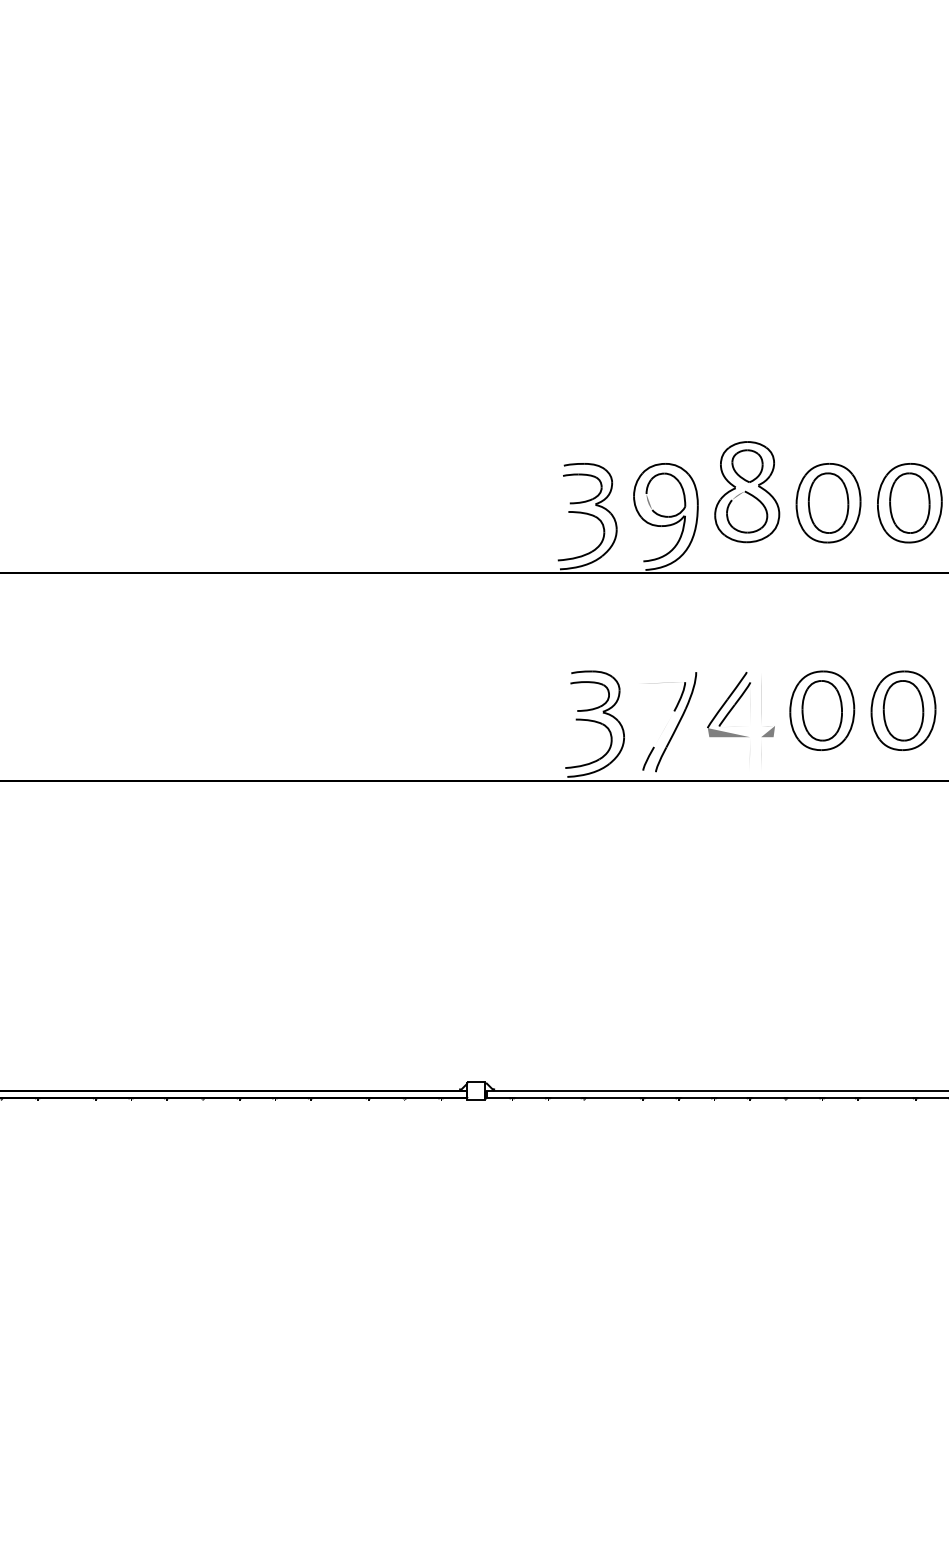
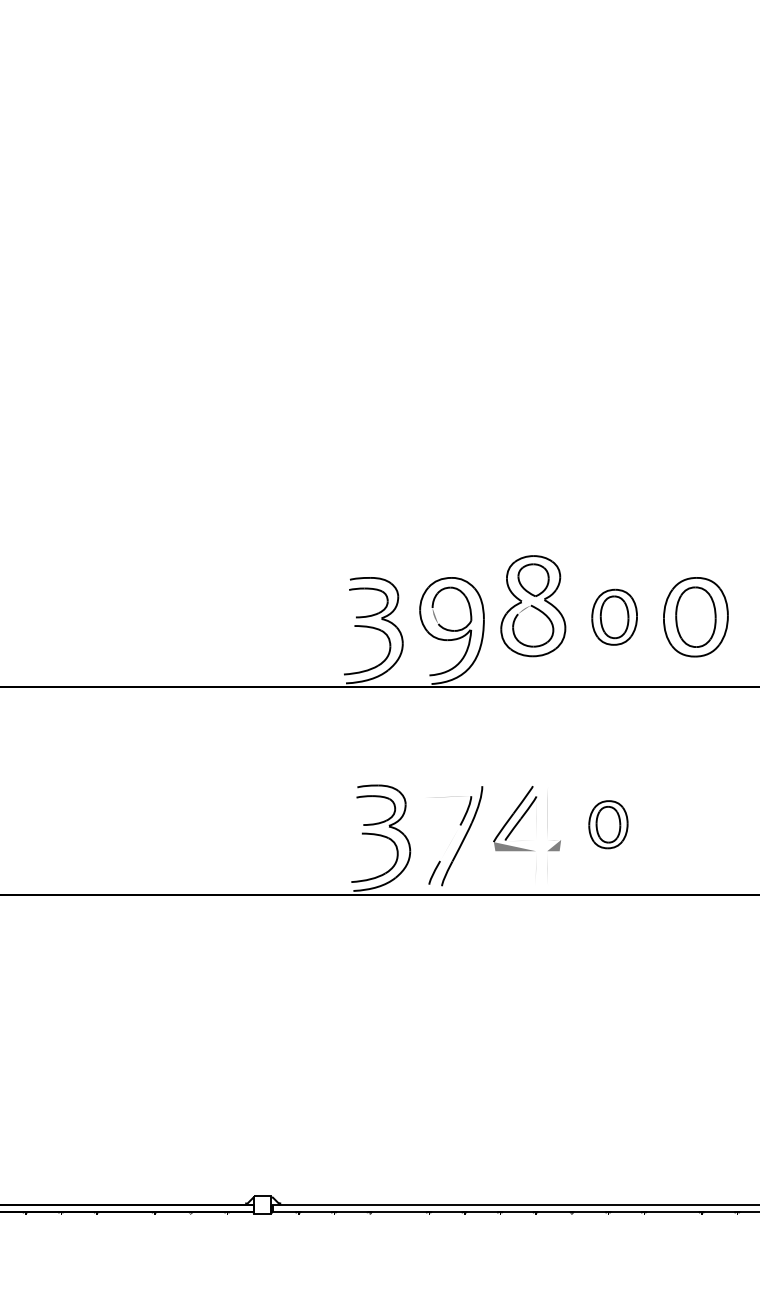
part: (828, 503) -> (614, 617), size x0.7
part: (822, 710) -> (608, 824), size x0.6
part: (903, 710) -> (689, 824), removed

